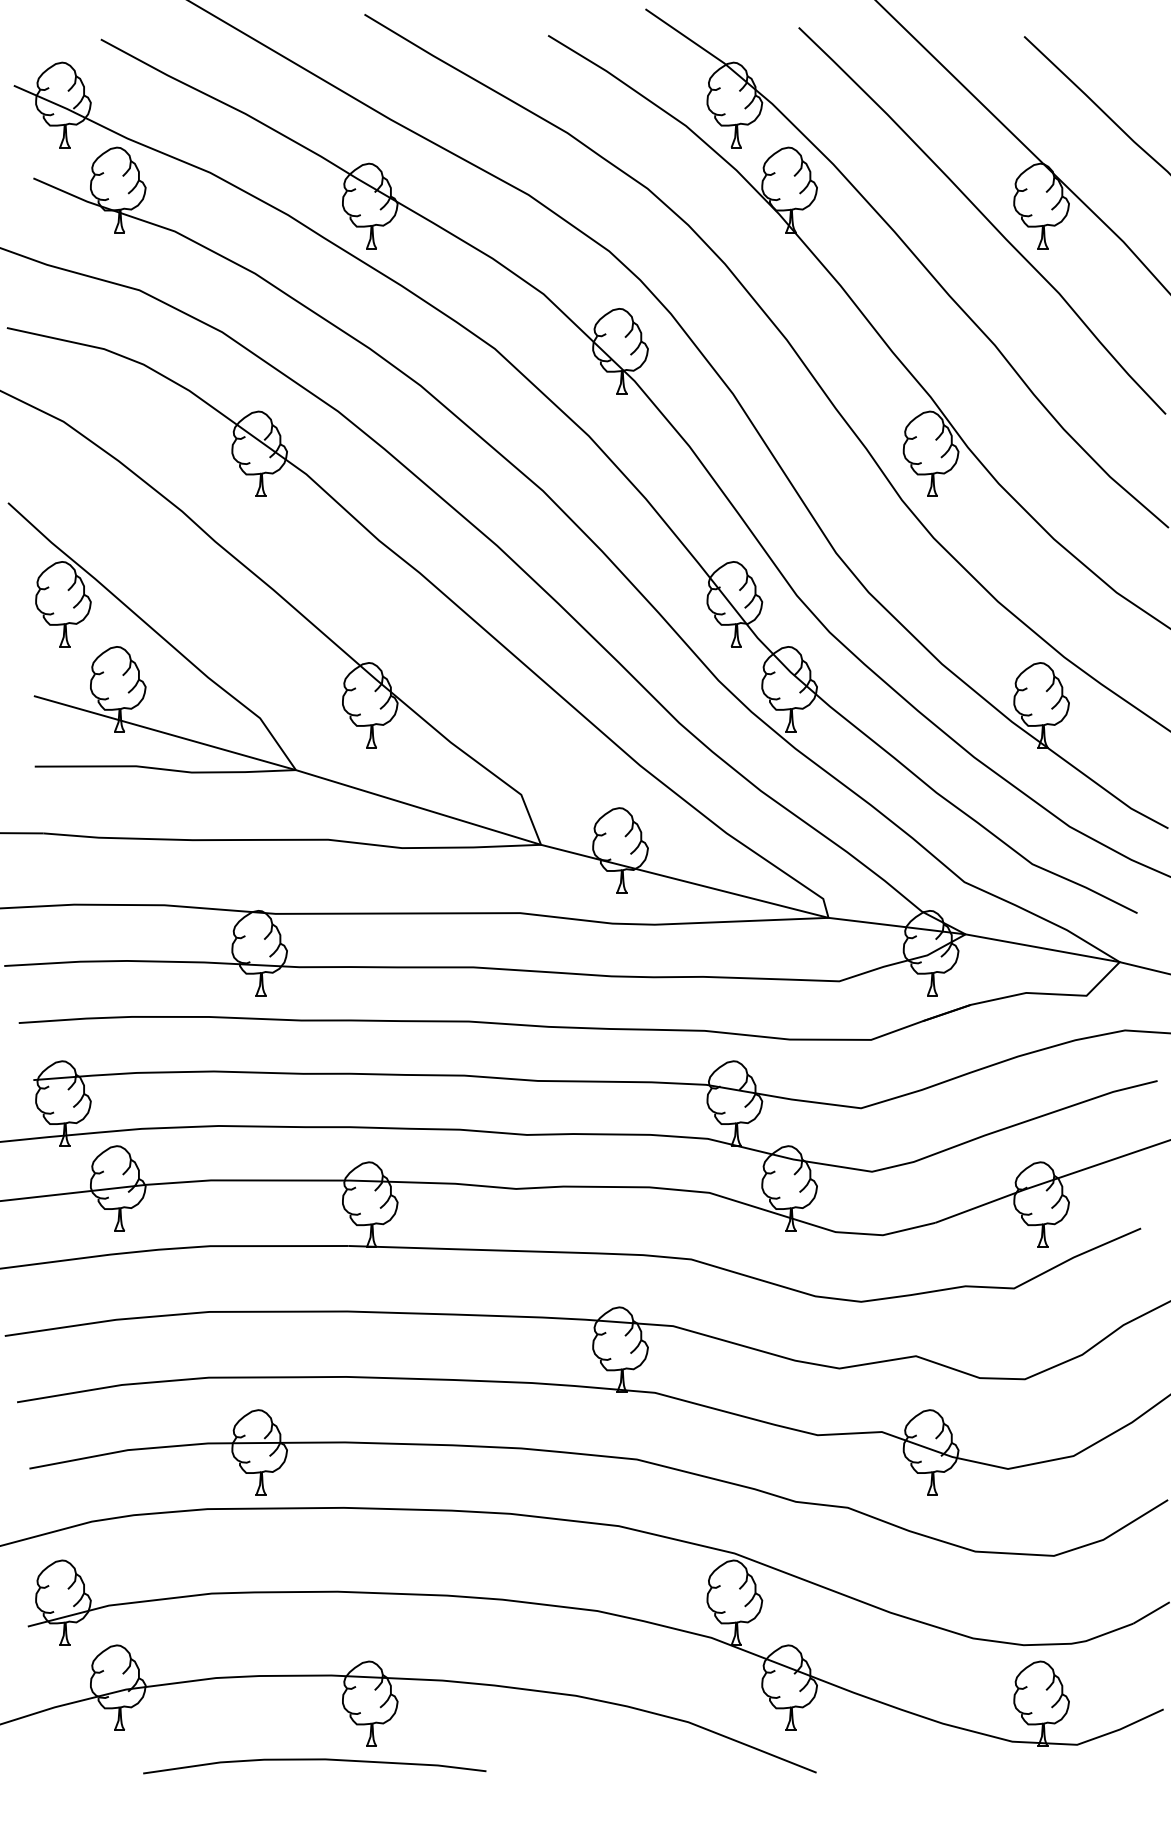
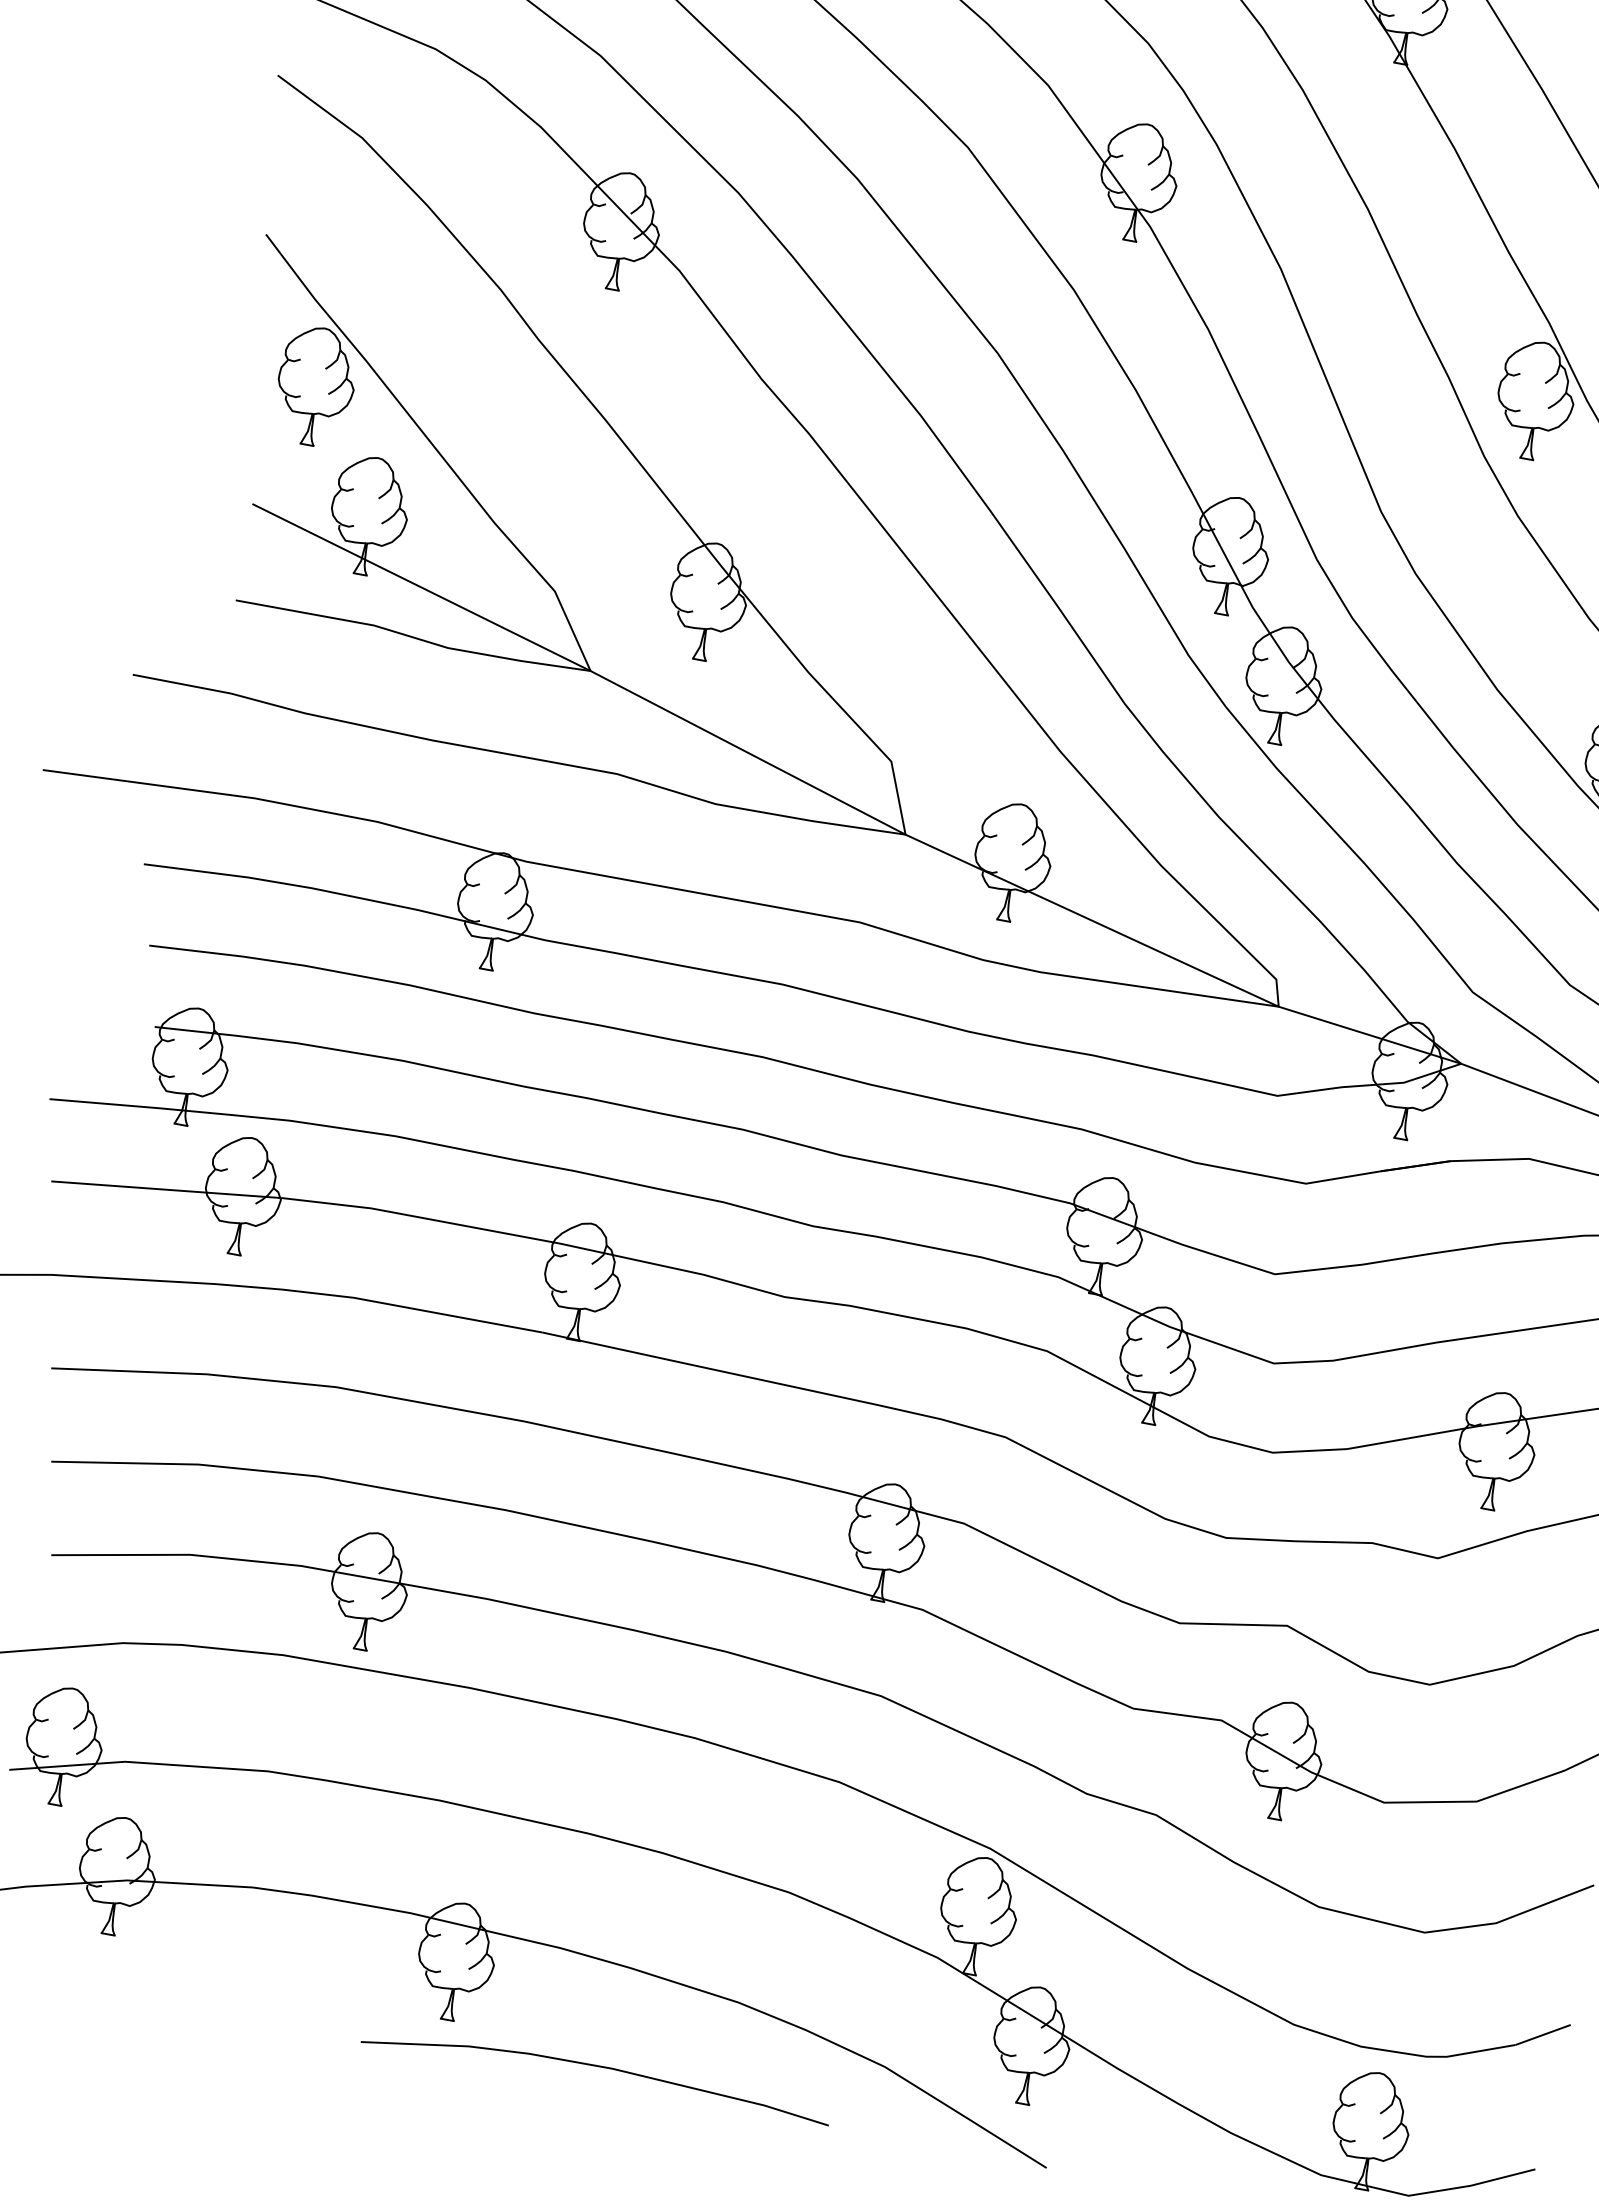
curve: (314, 1760) -> (597, 2067), moved

